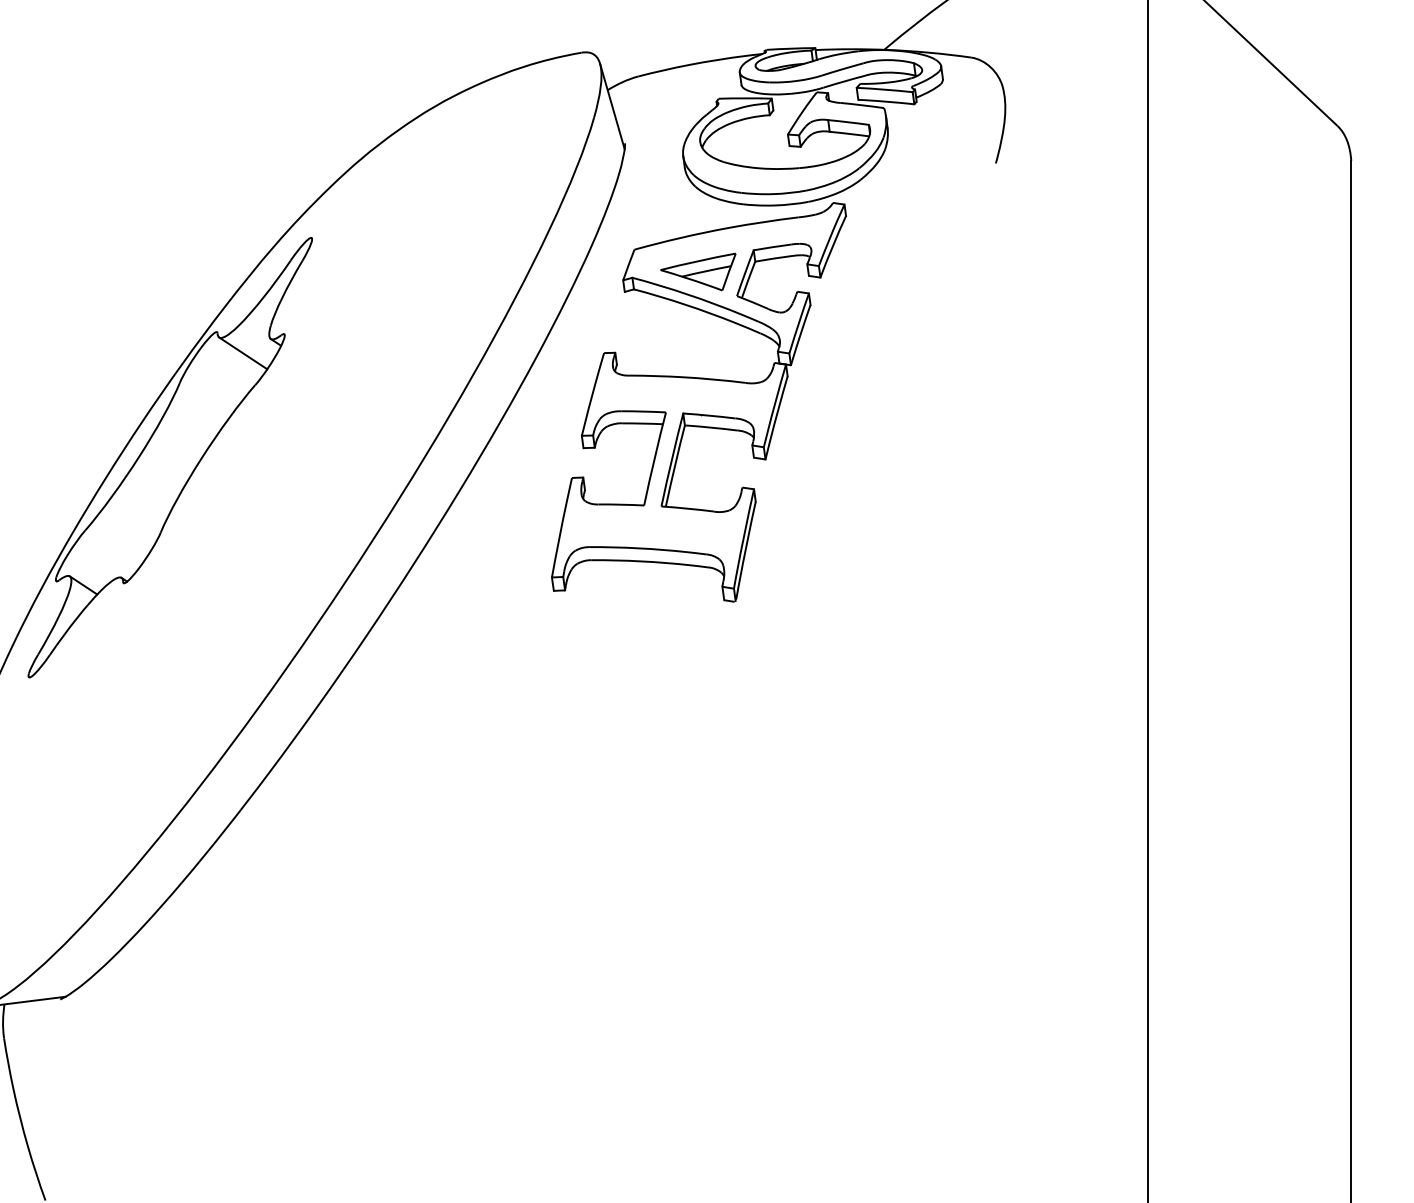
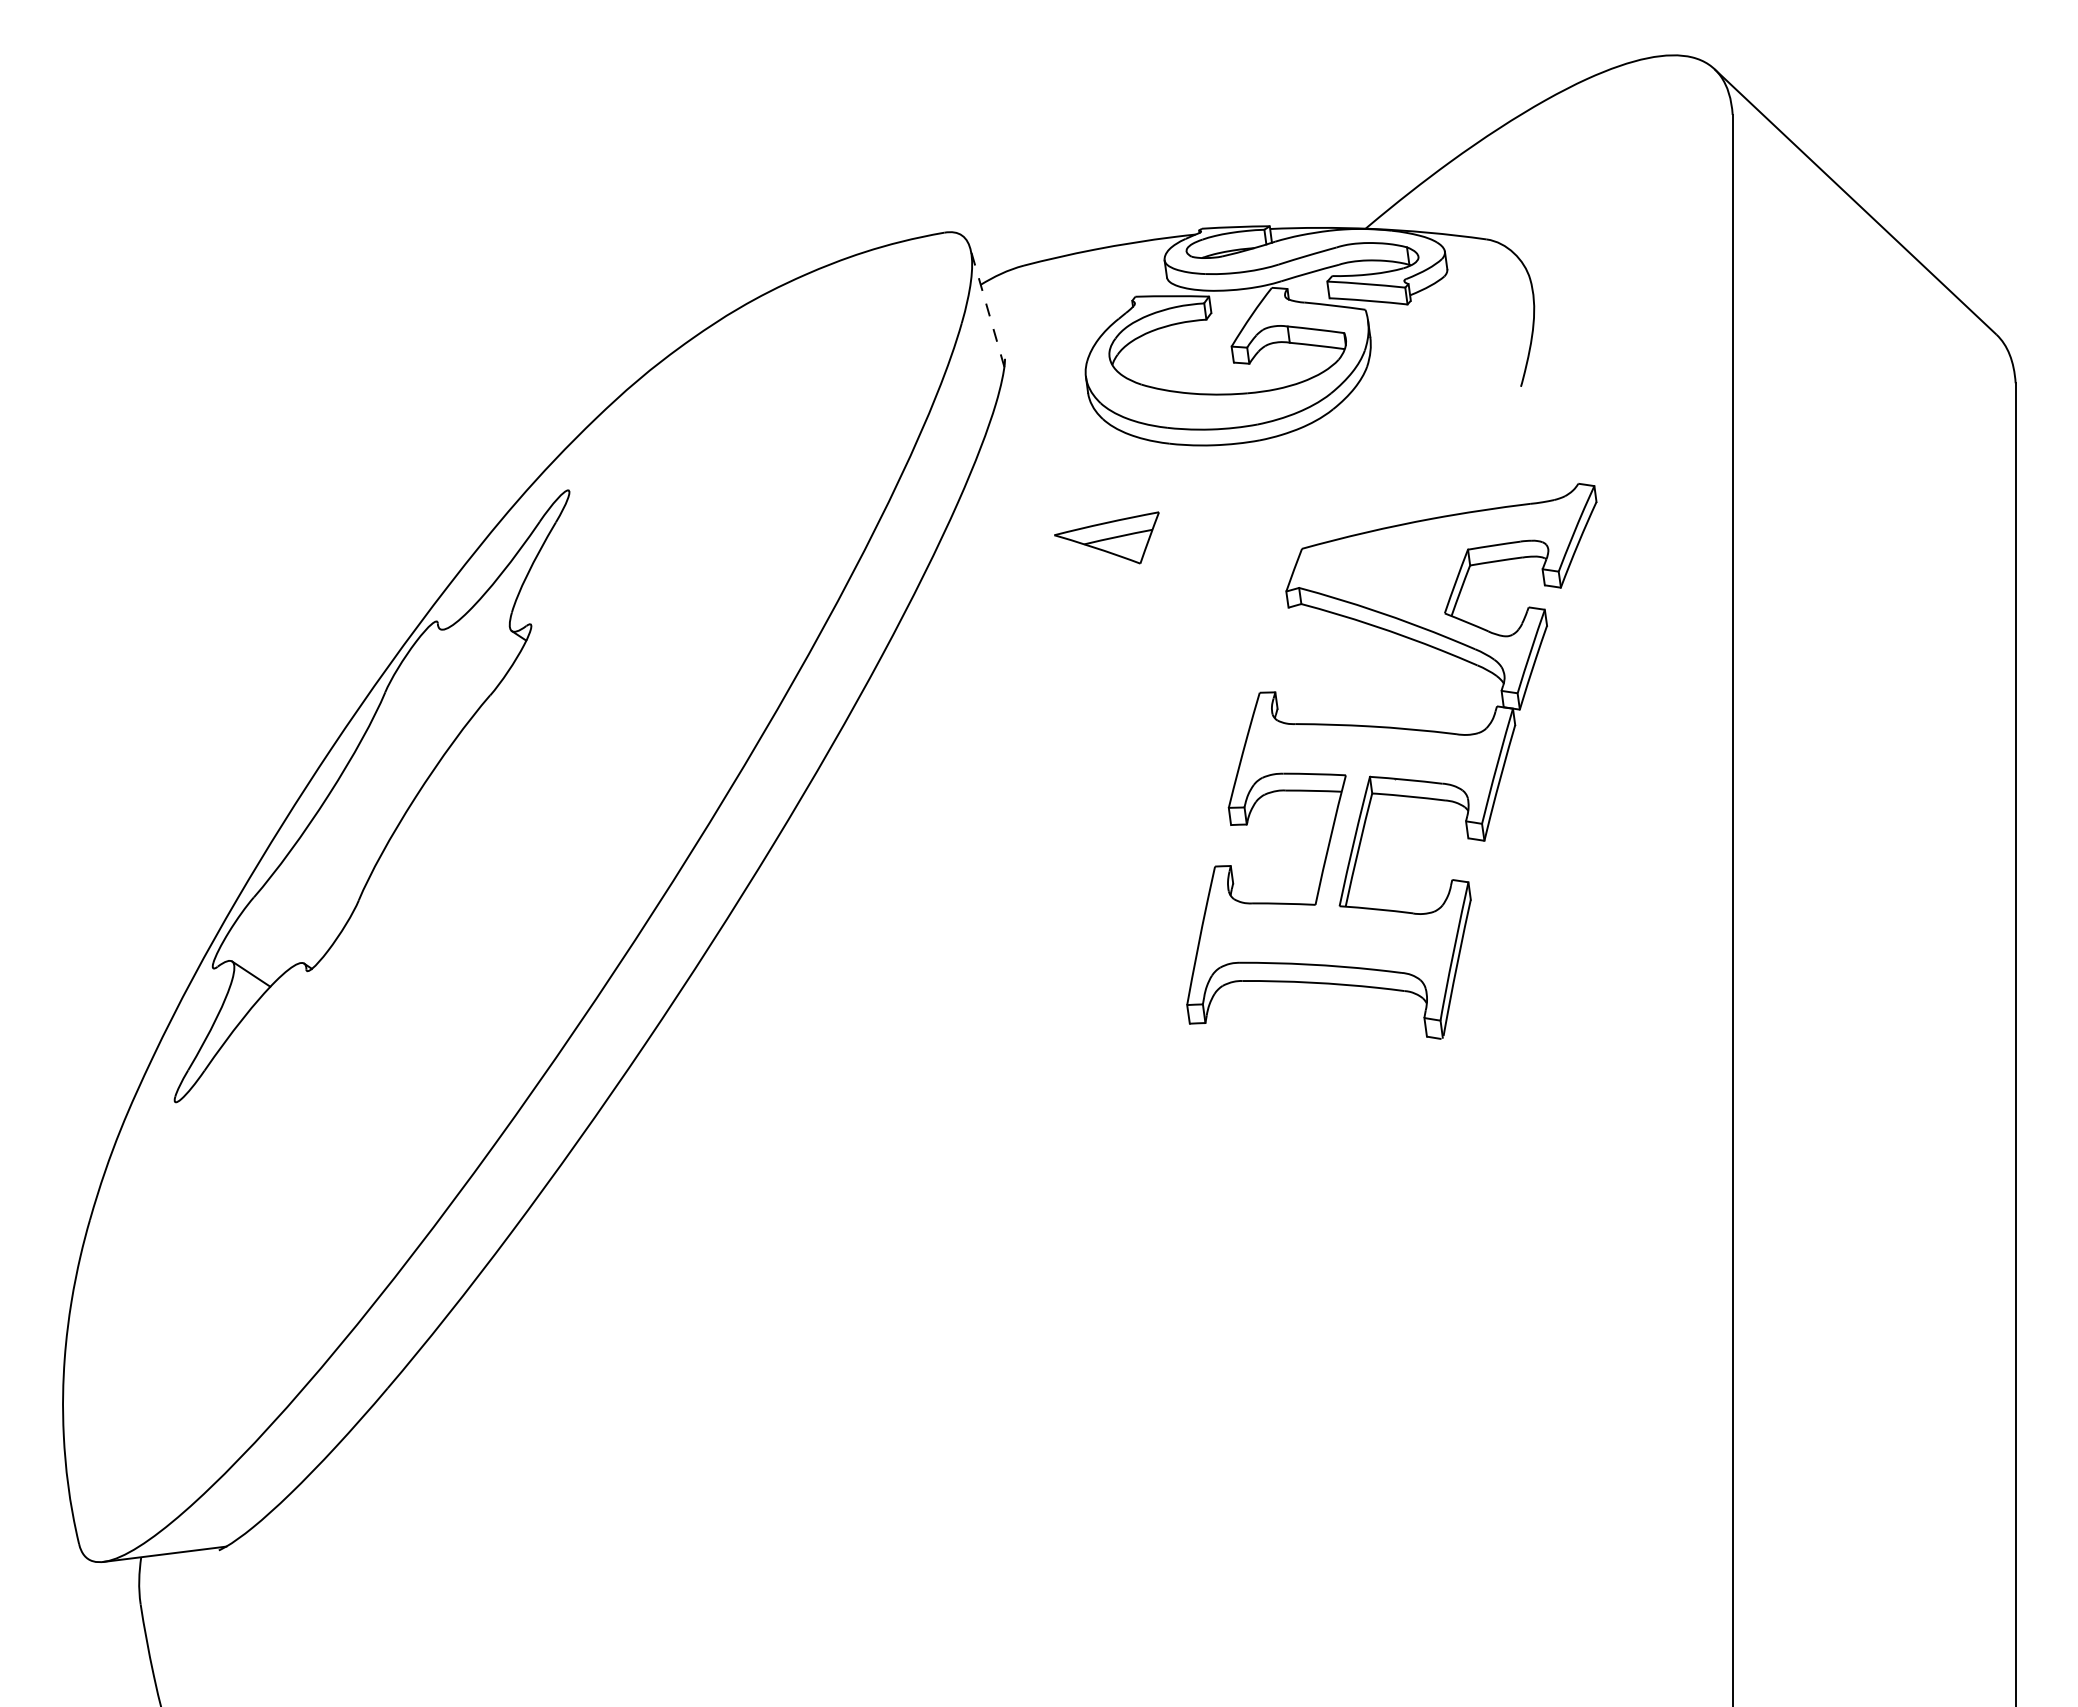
line: (612, 106) -> (987, 307), solid -> dashed
line: (243, 353) -> (473, 651), removed
part: (698, 402) -> (1391, 761), moved

